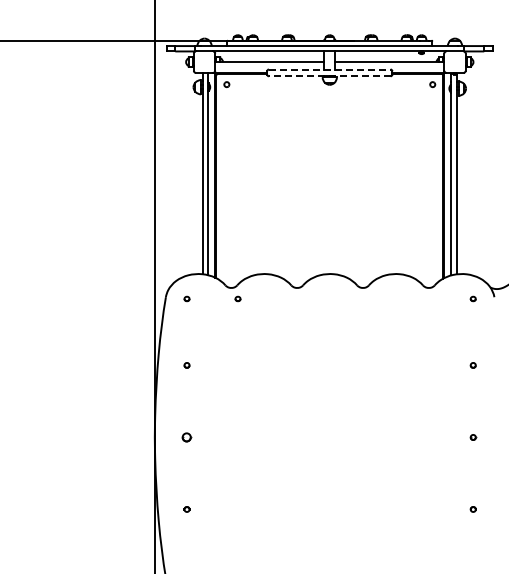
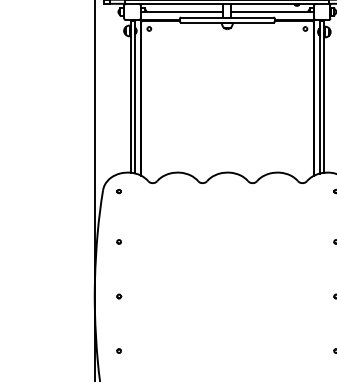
line: (329, 69) -> (227, 17), dashed -> solid
line: (329, 76) -> (227, 22), dashed -> solid
part: (237, 298) -> (157, 191), removed
part: (187, 437) -> (119, 296), size x0.62

